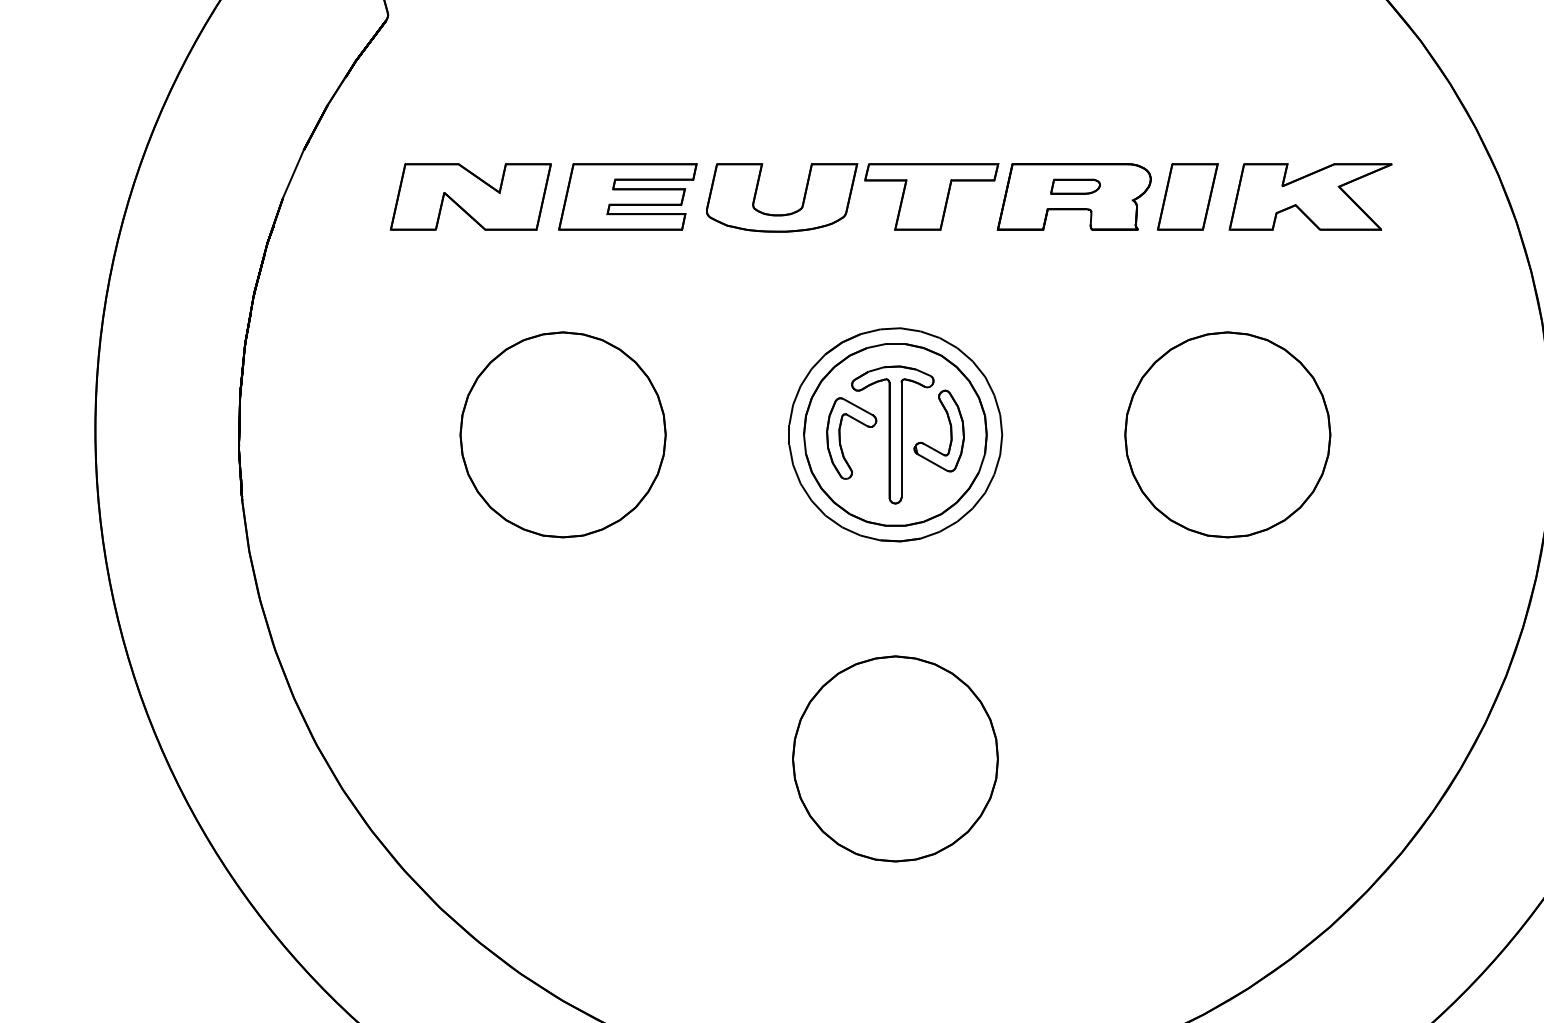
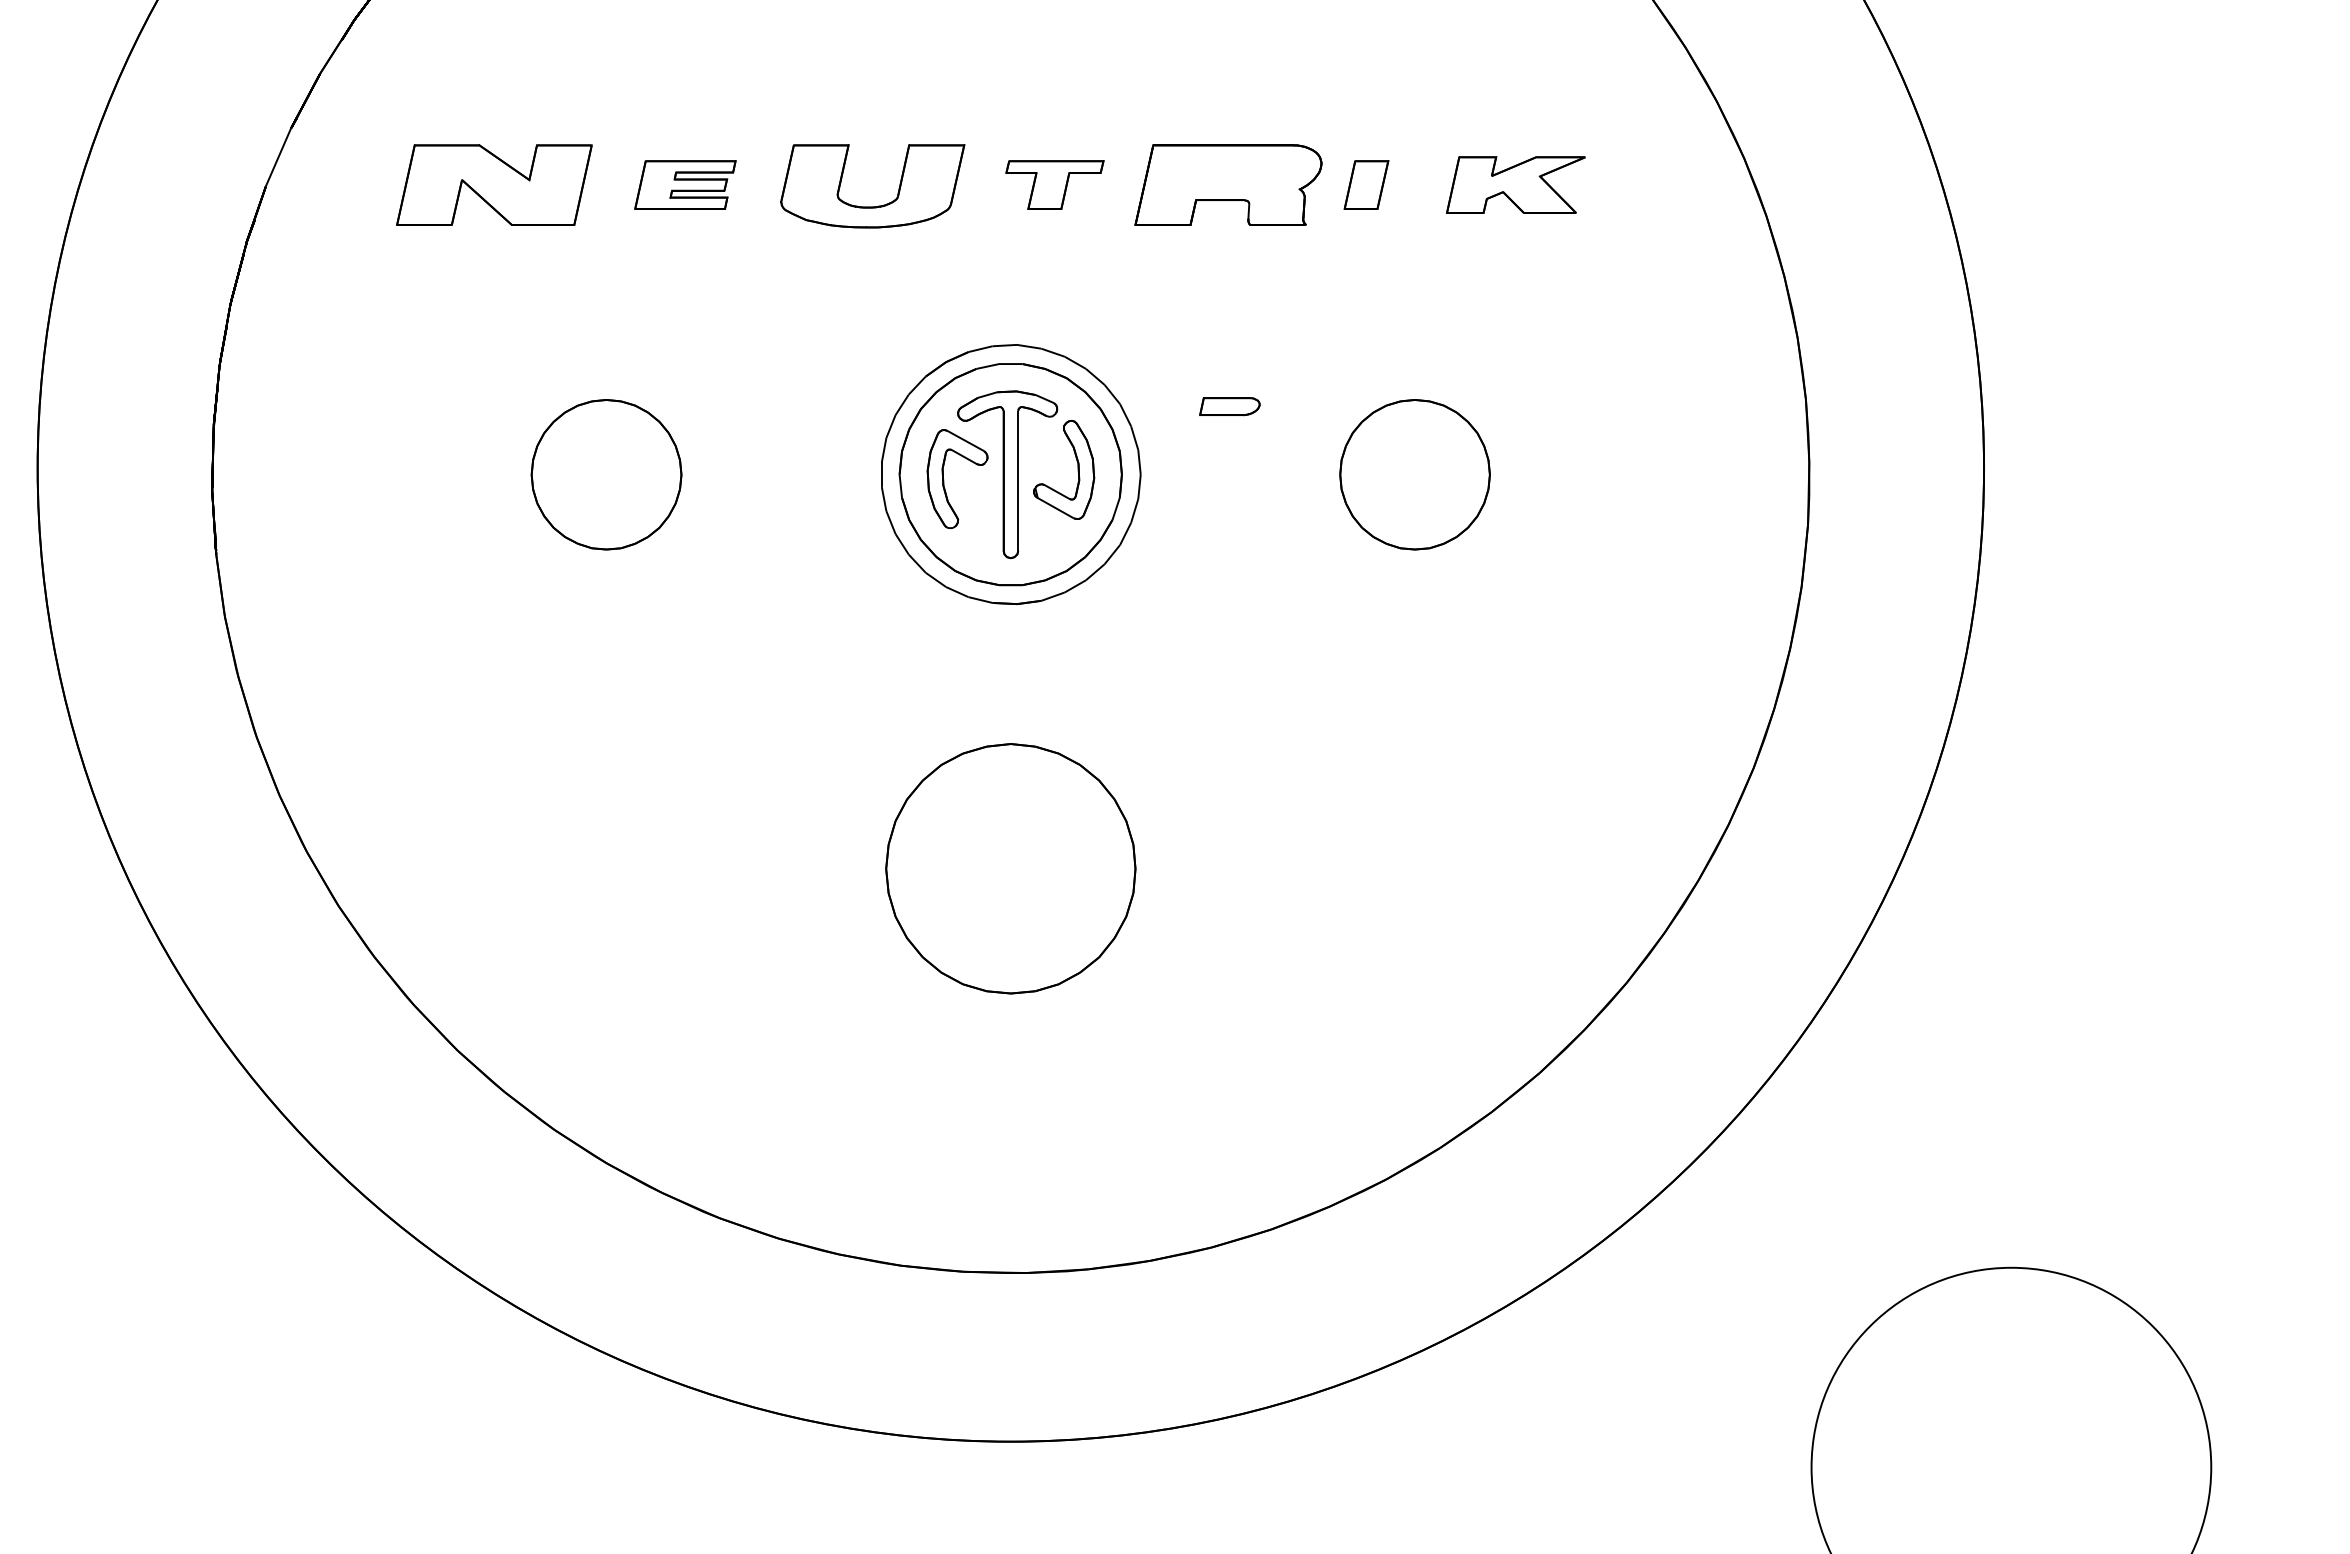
part: (1075, 186) -> (1229, 406), moved
part: (627, 196) -> (685, 184), size x0.6
part: (931, 196) -> (1054, 184), size x0.6
part: (1187, 196) -> (1366, 184), size x0.6
part: (1310, 196) -> (1515, 184), size x0.7
part: (563, 434) -> (606, 474), size x0.6
part: (1227, 434) -> (1414, 474), size x0.6

